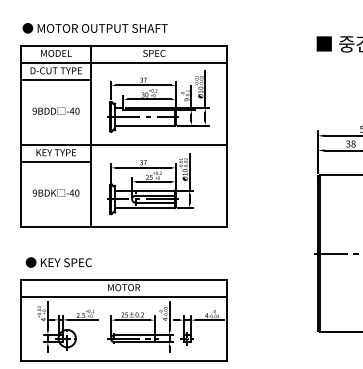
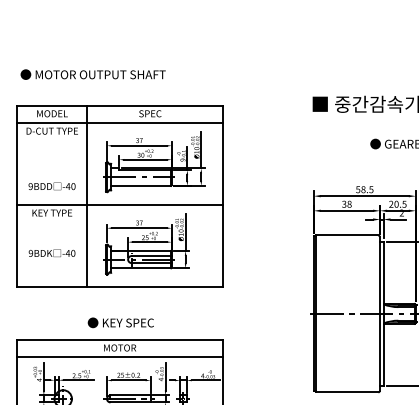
text: (94, 28) -> (92, 74), moved
line: (55, 80) -> (51, 140), removed
text: (55, 111) -> (51, 186), moved
line: (55, 162) -> (51, 222), removed
text: (58, 262) -> (120, 322), moved

